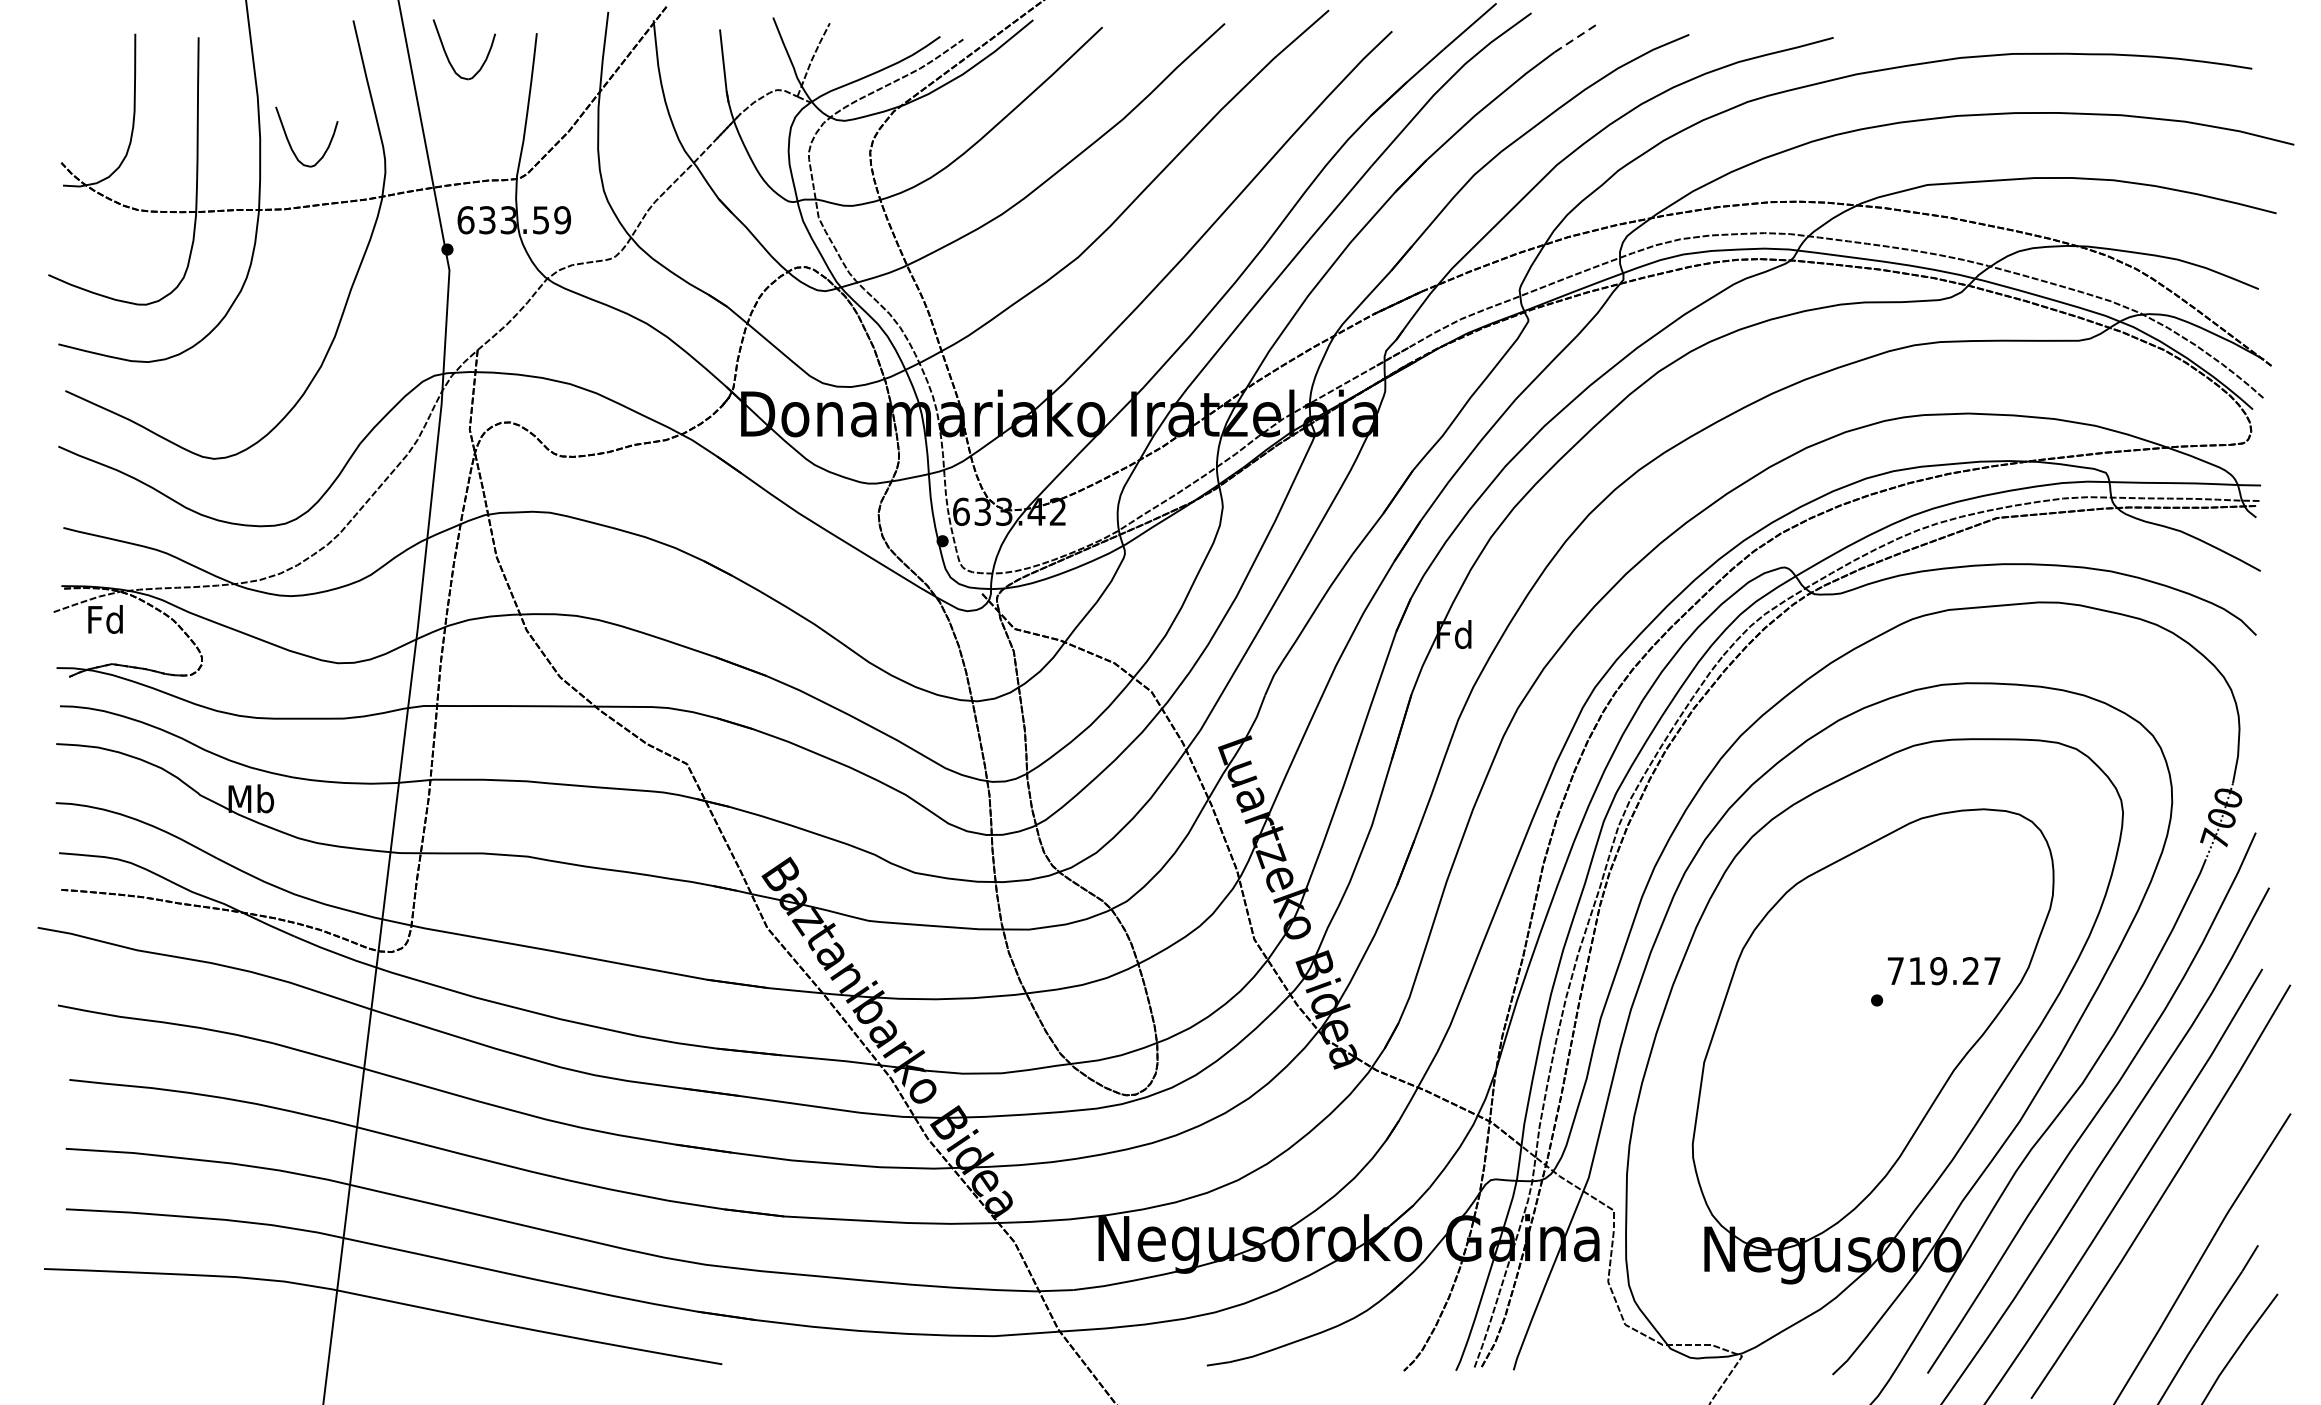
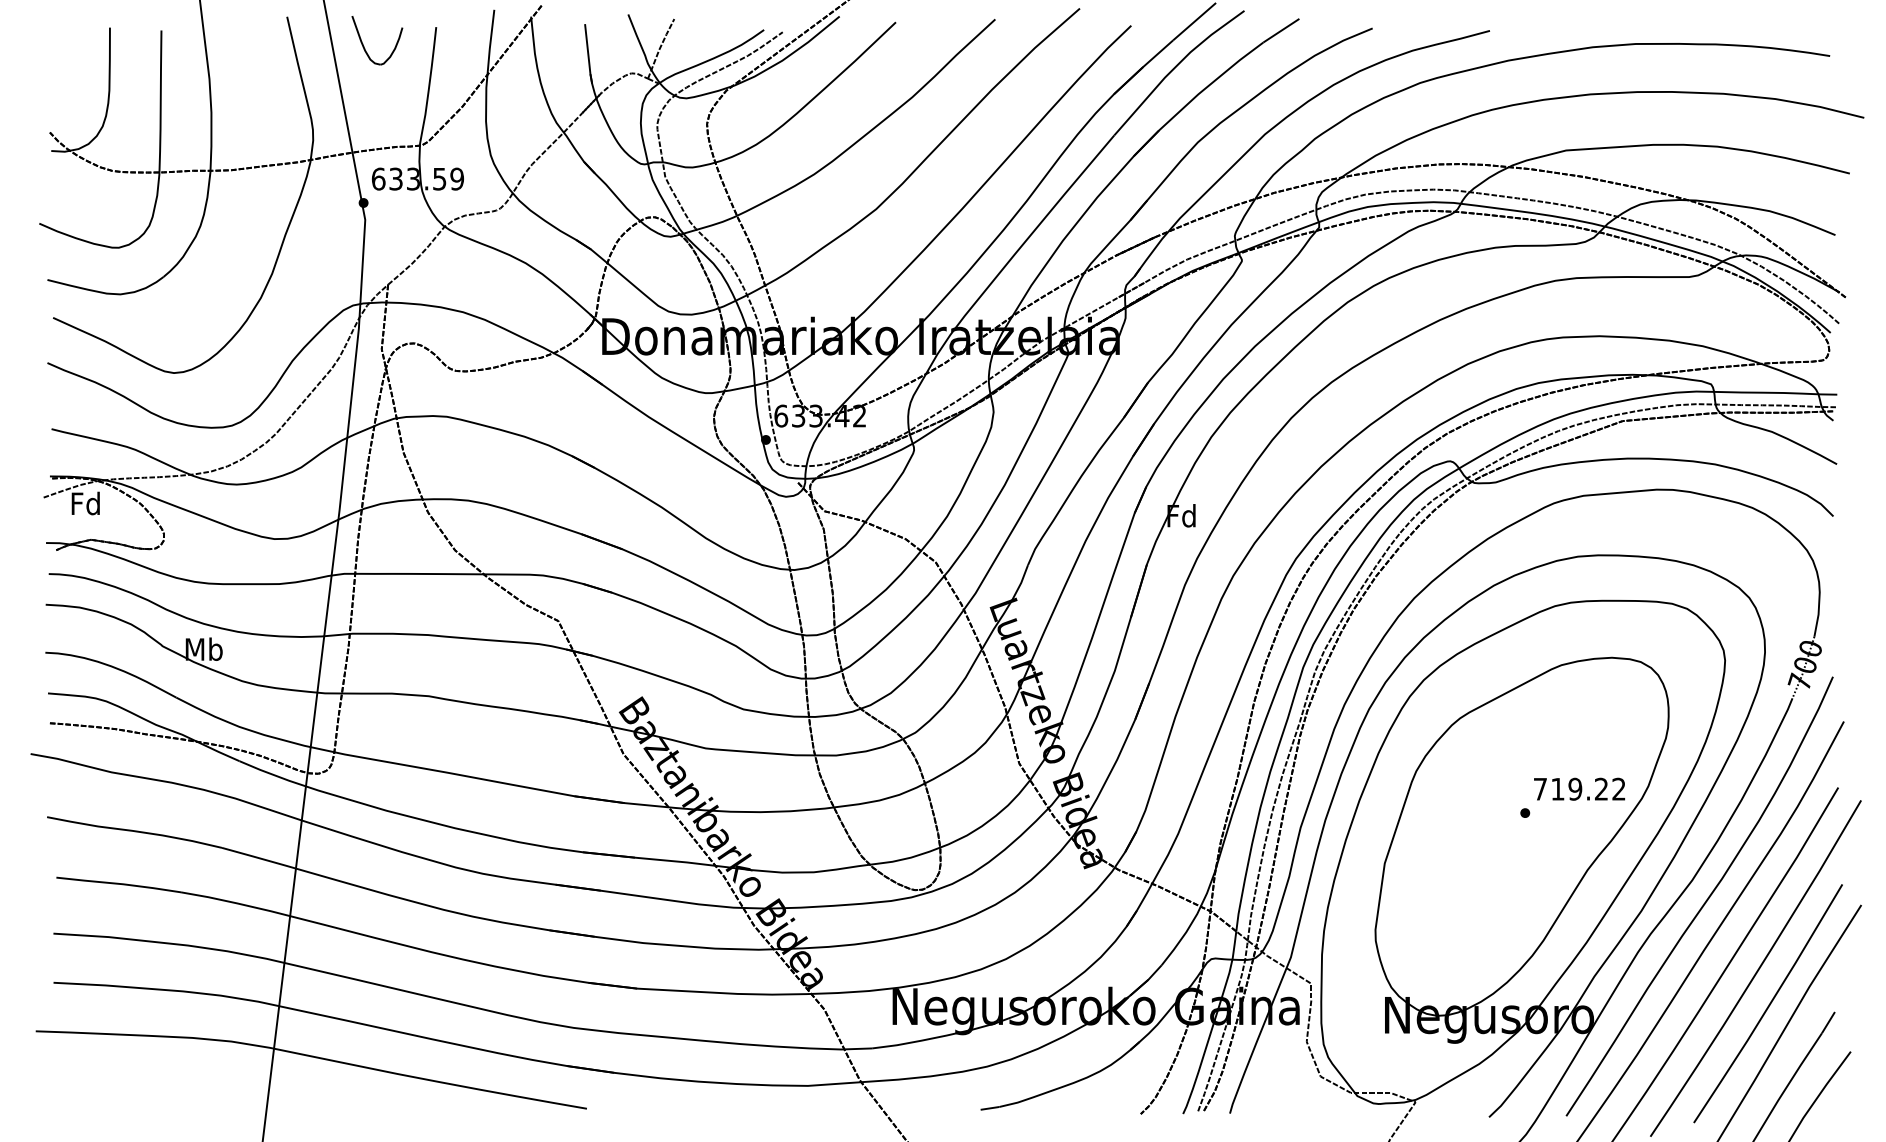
line: (1577, 37) -> (1281, 30), dashed -> solid
part: (289, 140) -> (235, 114), removed
text: (1991, 970) -> (1618, 788), 719.27 -> 719.22
line: (2176, 1236) -> (1768, 1004), added

